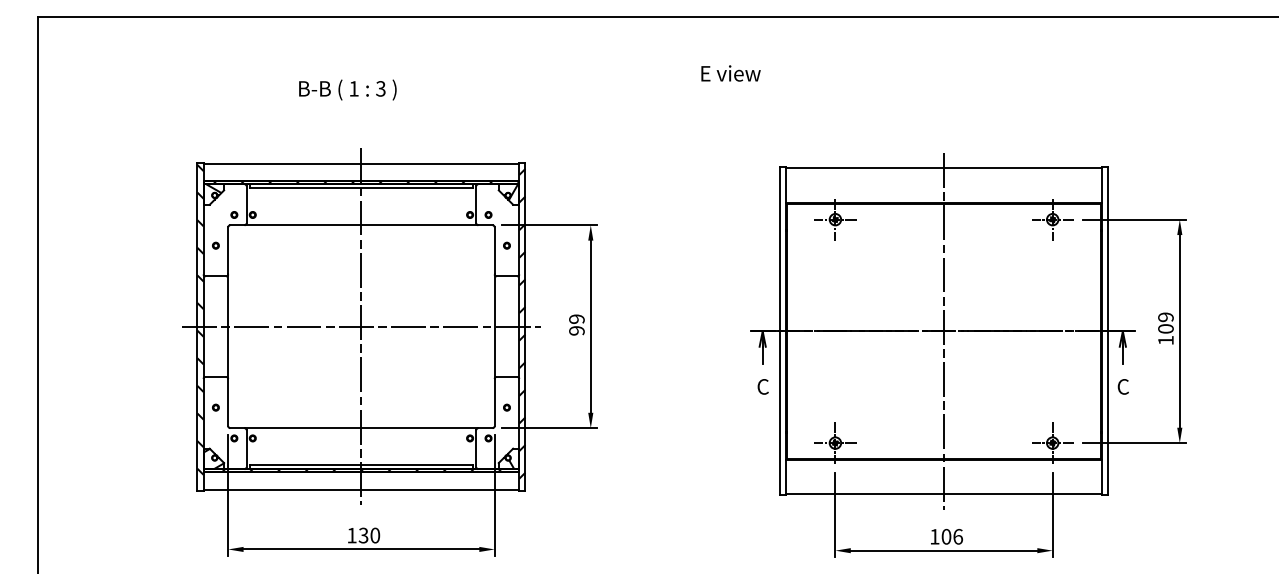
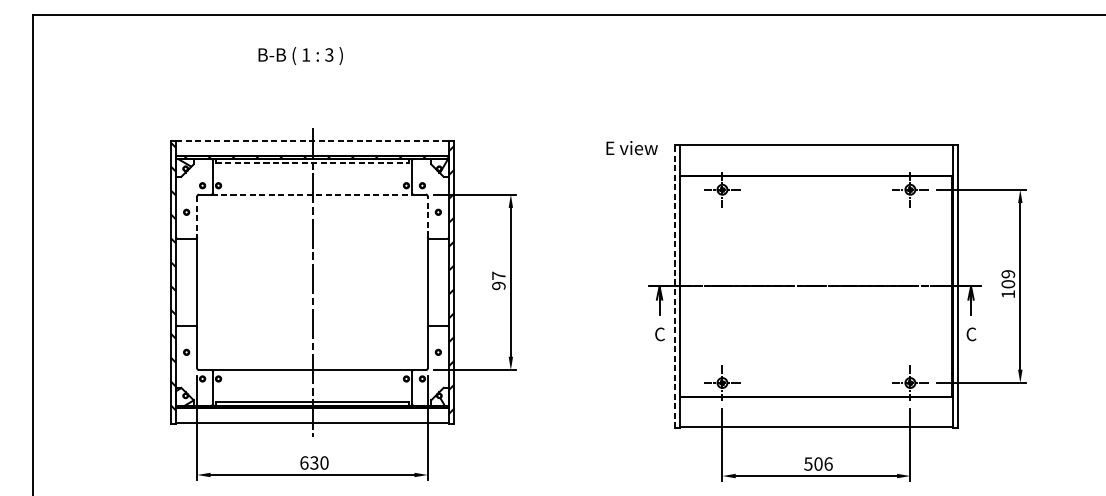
text: (730, 73) -> (631, 148), moved
text: (347, 89) -> (300, 55), moved
line: (361, 163) -> (312, 141), solid -> dashed
line: (361, 188) -> (312, 162), solid -> dashed
line: (361, 225) -> (312, 194), solid -> dashed
line: (228, 250) -> (197, 216), solid -> dashed
line: (494, 250) -> (427, 216), solid -> dashed
text: (576, 318) -> (498, 275), 99 -> 97
line: (361, 326) -> (312, 282), removed
line: (780, 331) -> (674, 286), solid -> dashed
line: (944, 331) -> (816, 286), removed
text: (351, 535) -> (303, 462), 130 -> 630
text: (934, 536) -> (808, 463), 106 -> 506

